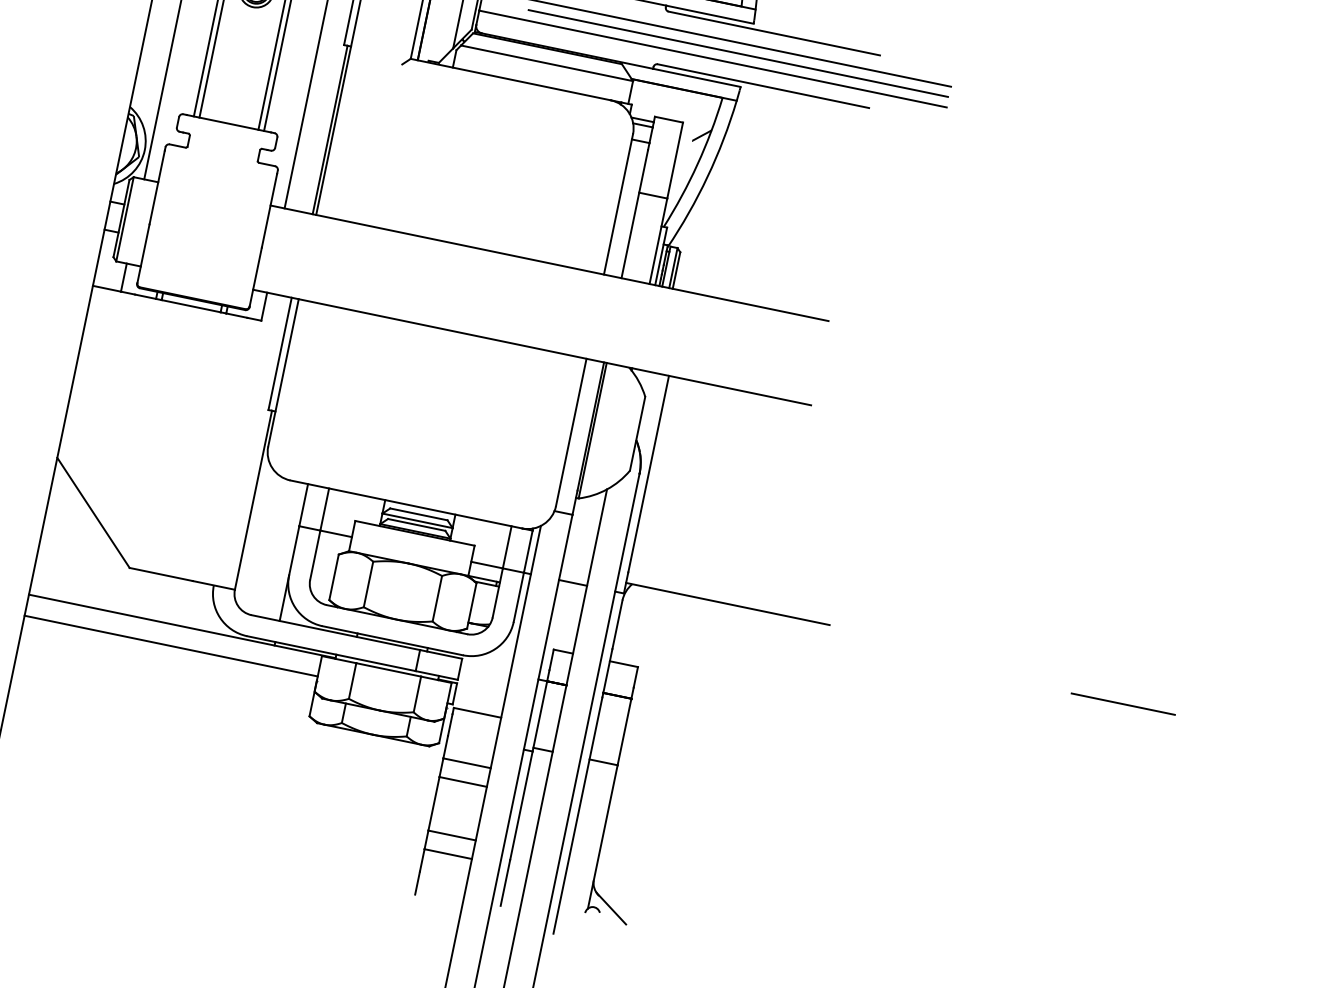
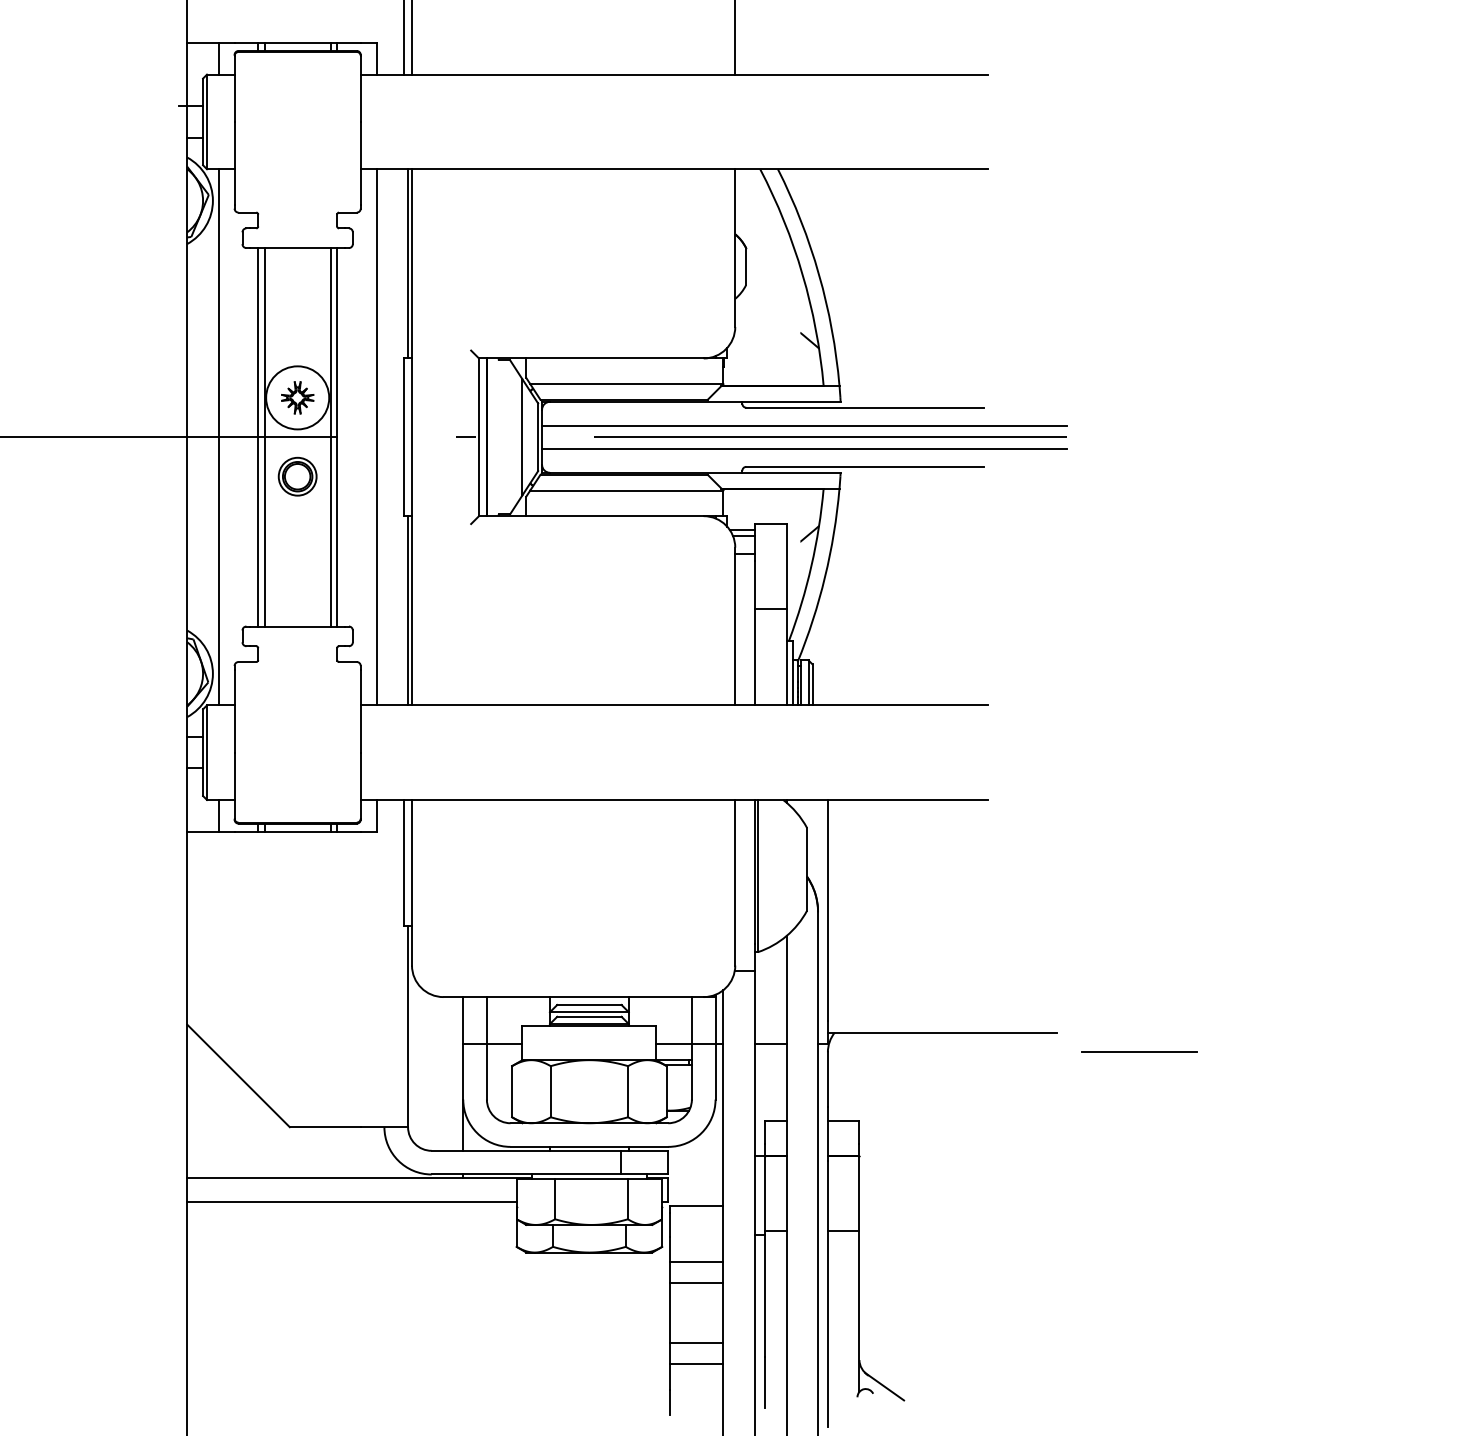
line: (1123, 703) -> (1139, 1051), moved

